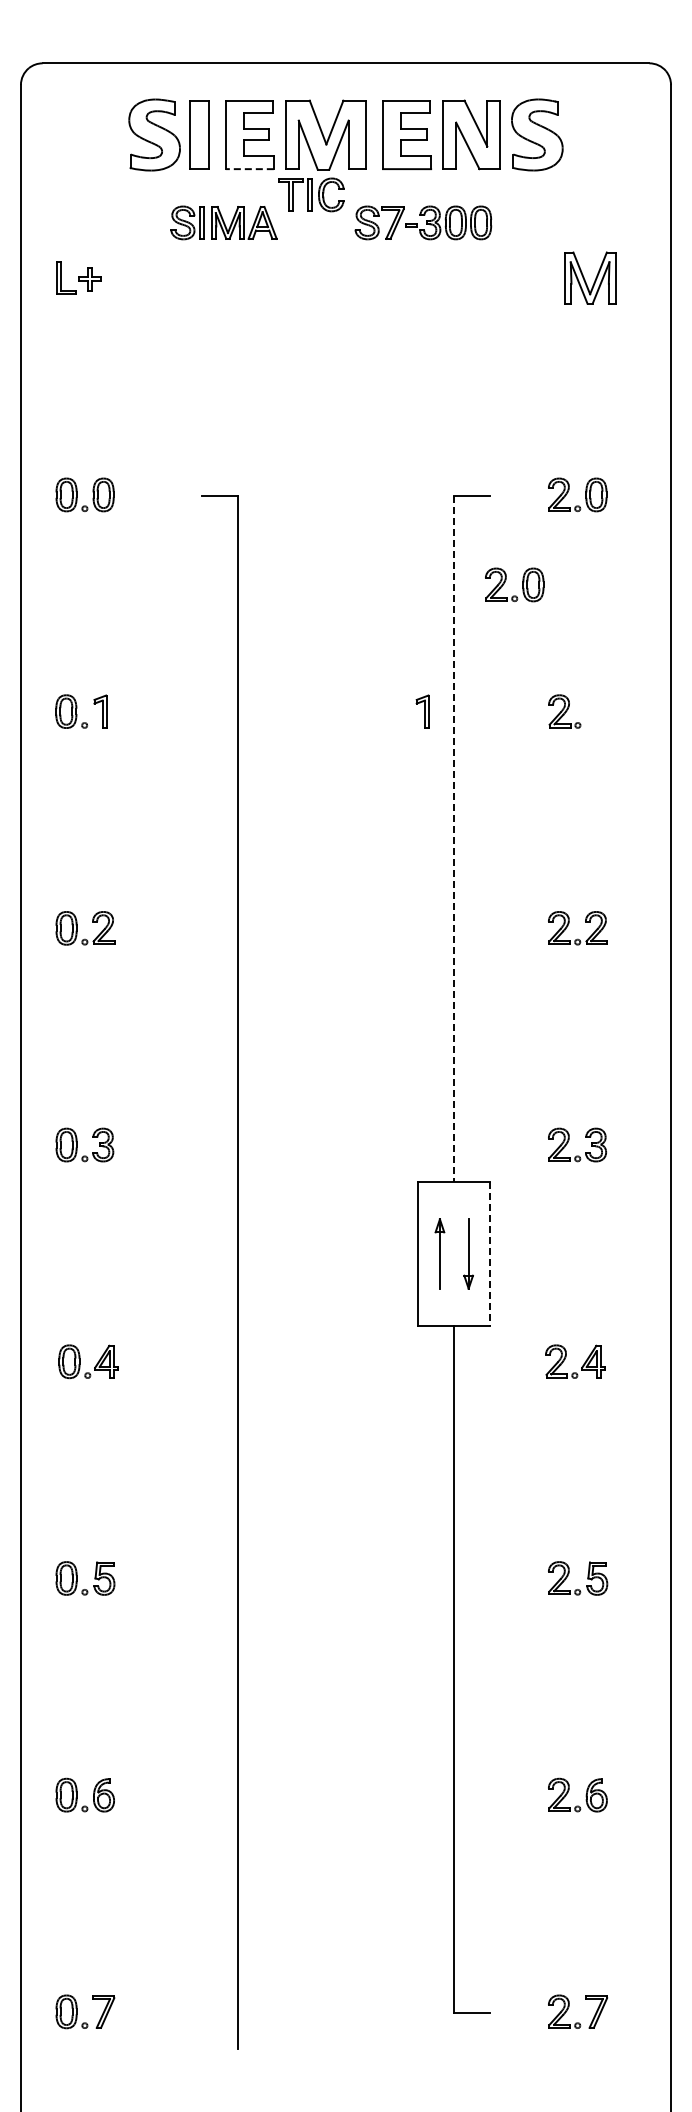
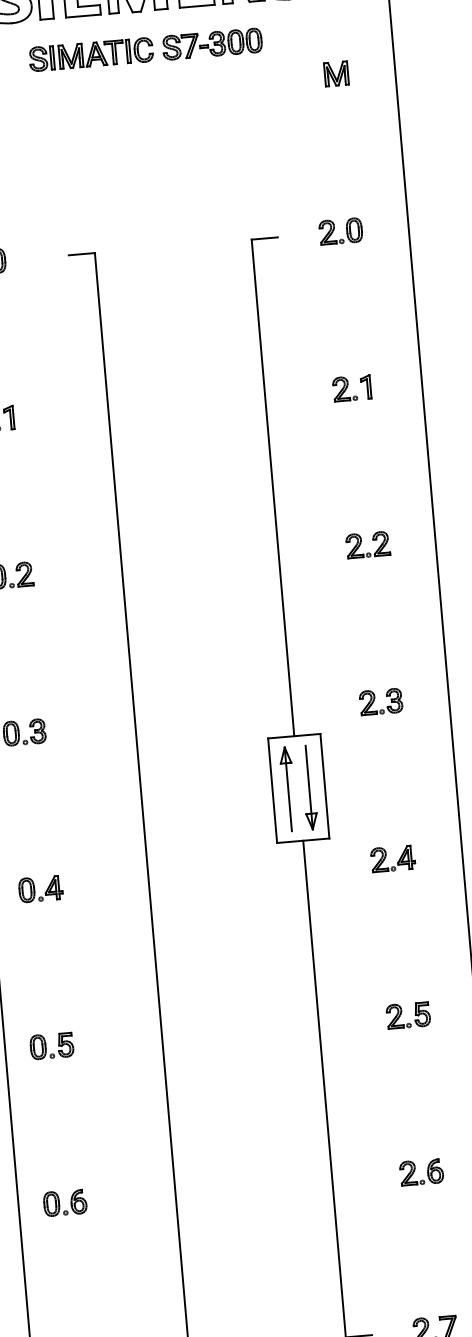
line: (249, 169) -> (83, 16), dashed -> solid
part: (311, 194) -> (129, 51), moved
part: (589, 278) -> (336, 74), size x0.62
part: (522, 584) -> (306, 299), removed
part: (422, 711) -> (365, 387), moved
line: (454, 839) -> (273, 488), dashed -> solid
part: (439, 1253) -> (287, 788), size x1.67
part: (468, 1253) -> (308, 787), size x1.67
line: (490, 1254) -> (324, 786), dashed -> solid

